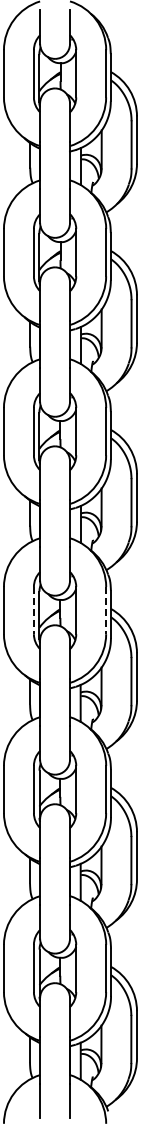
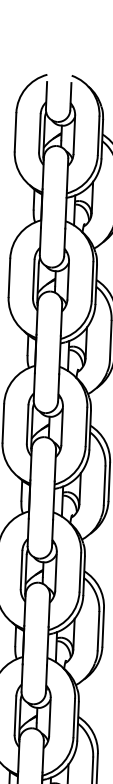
line: (33, 610) -> (21, 569), dashed -> solid
line: (106, 610) -> (80, 572), dashed -> solid

